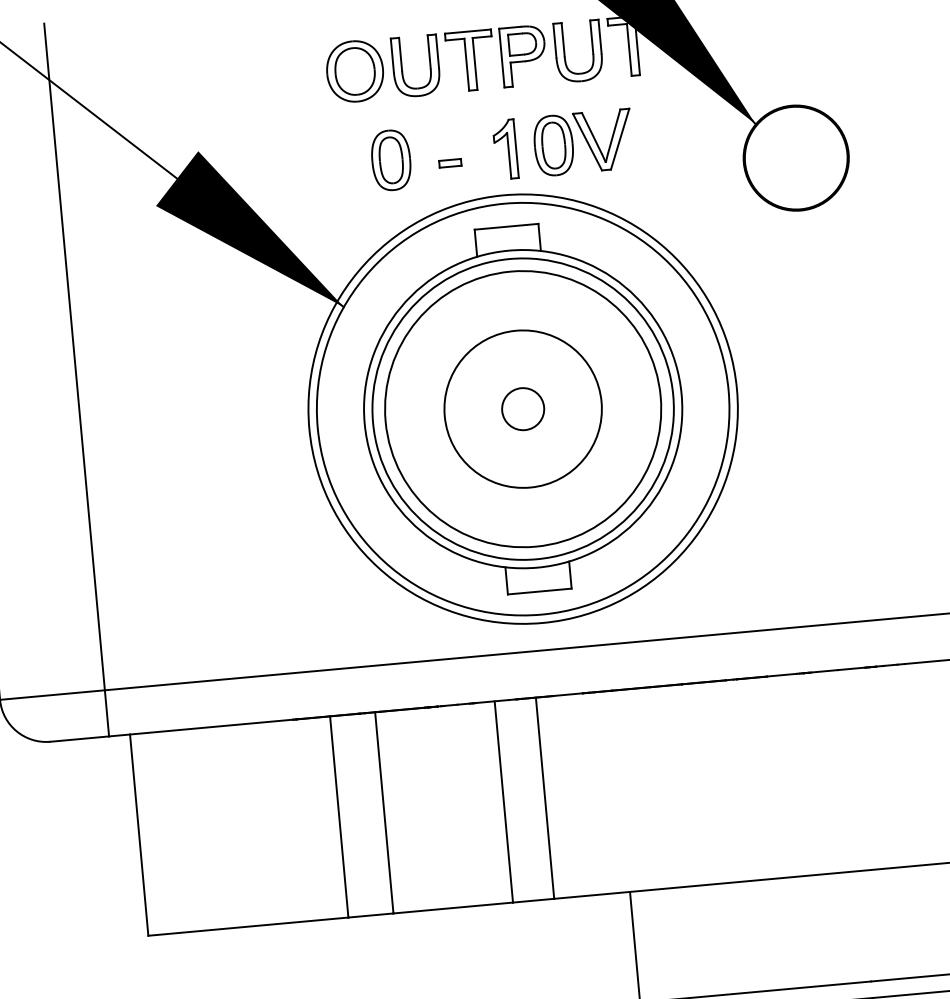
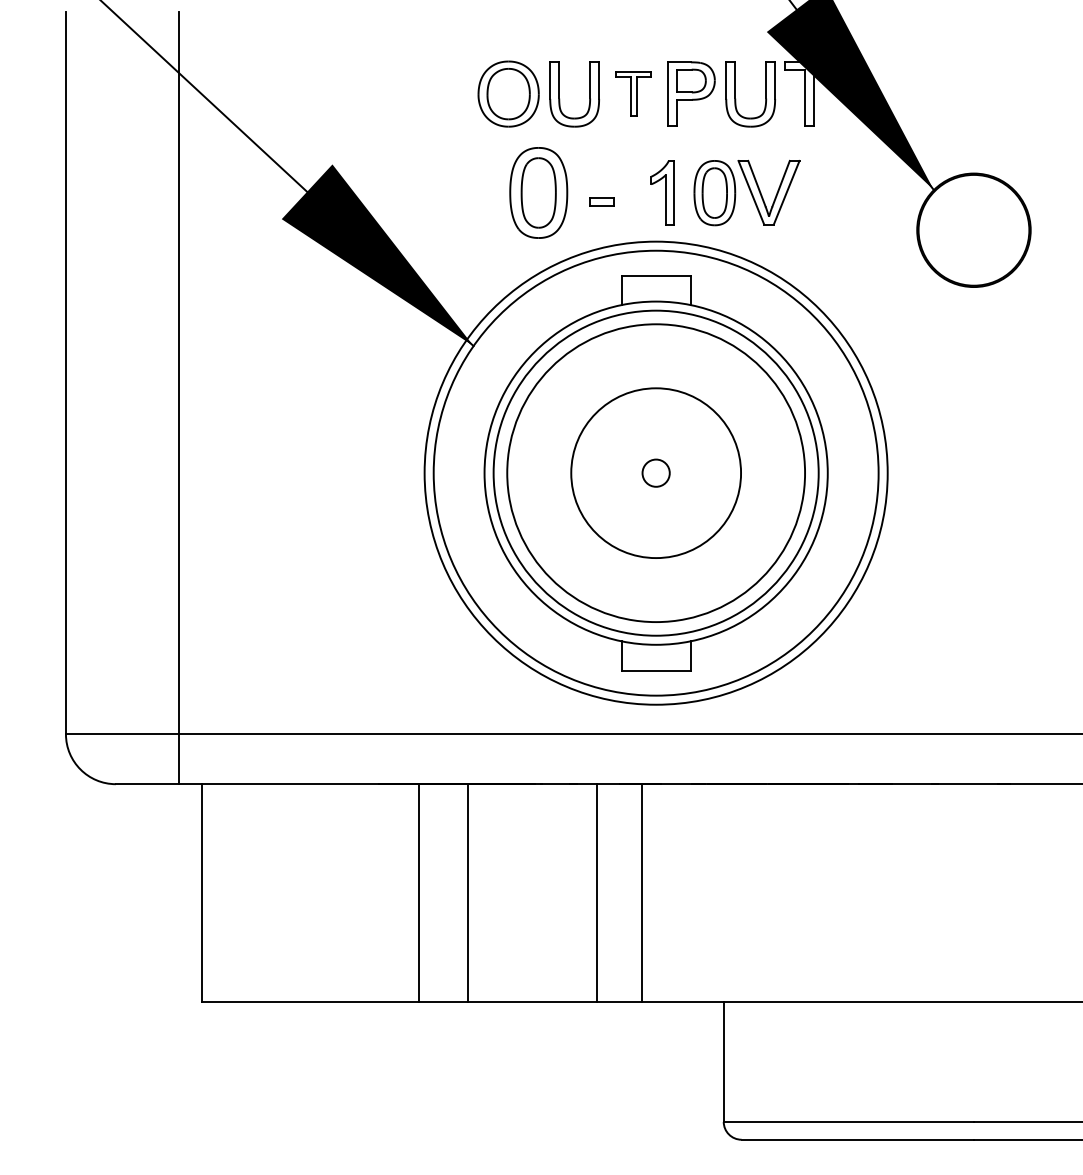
part: (470, 60) -> (633, 93), size x0.7
part: (391, 160) -> (538, 193), size x1.4
circle: (522, 408) -> (655, 472), size x0.6

